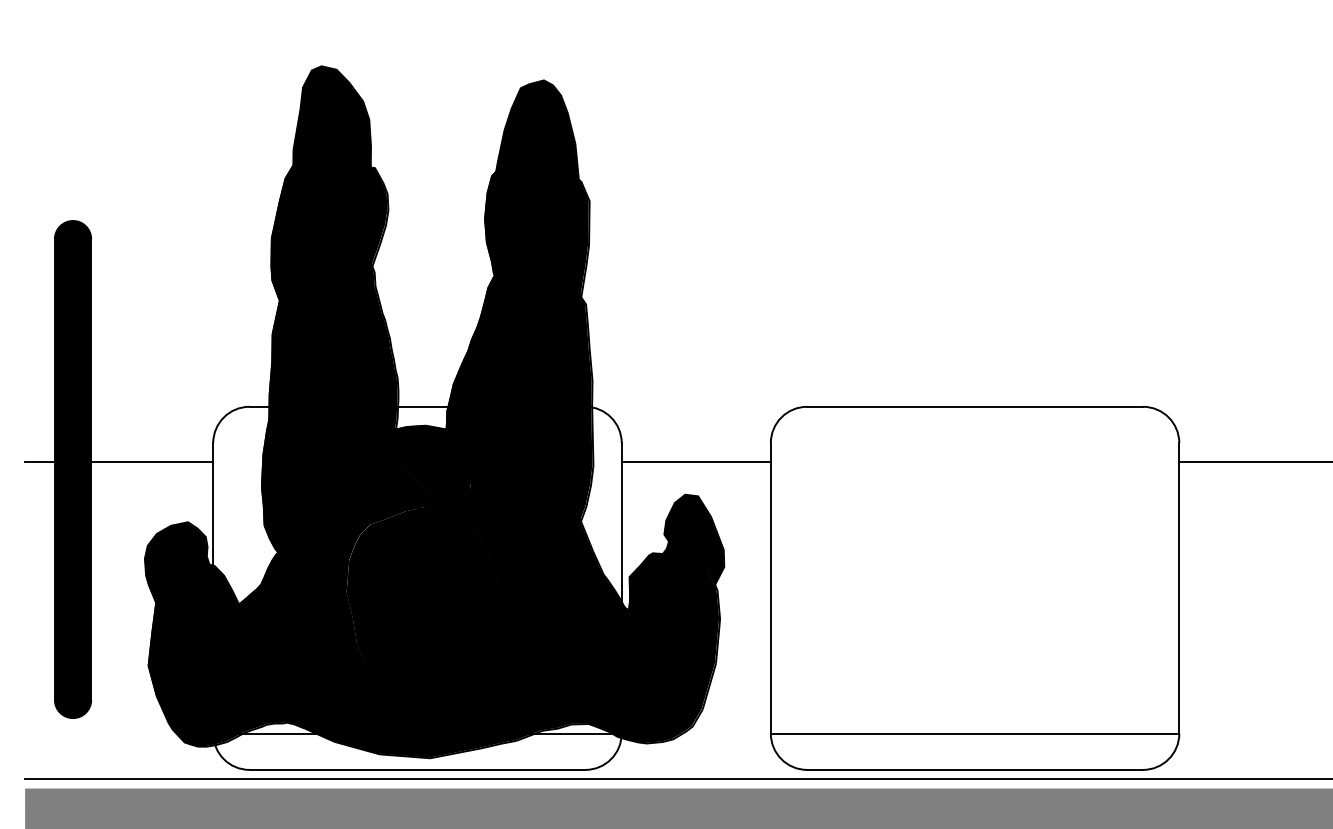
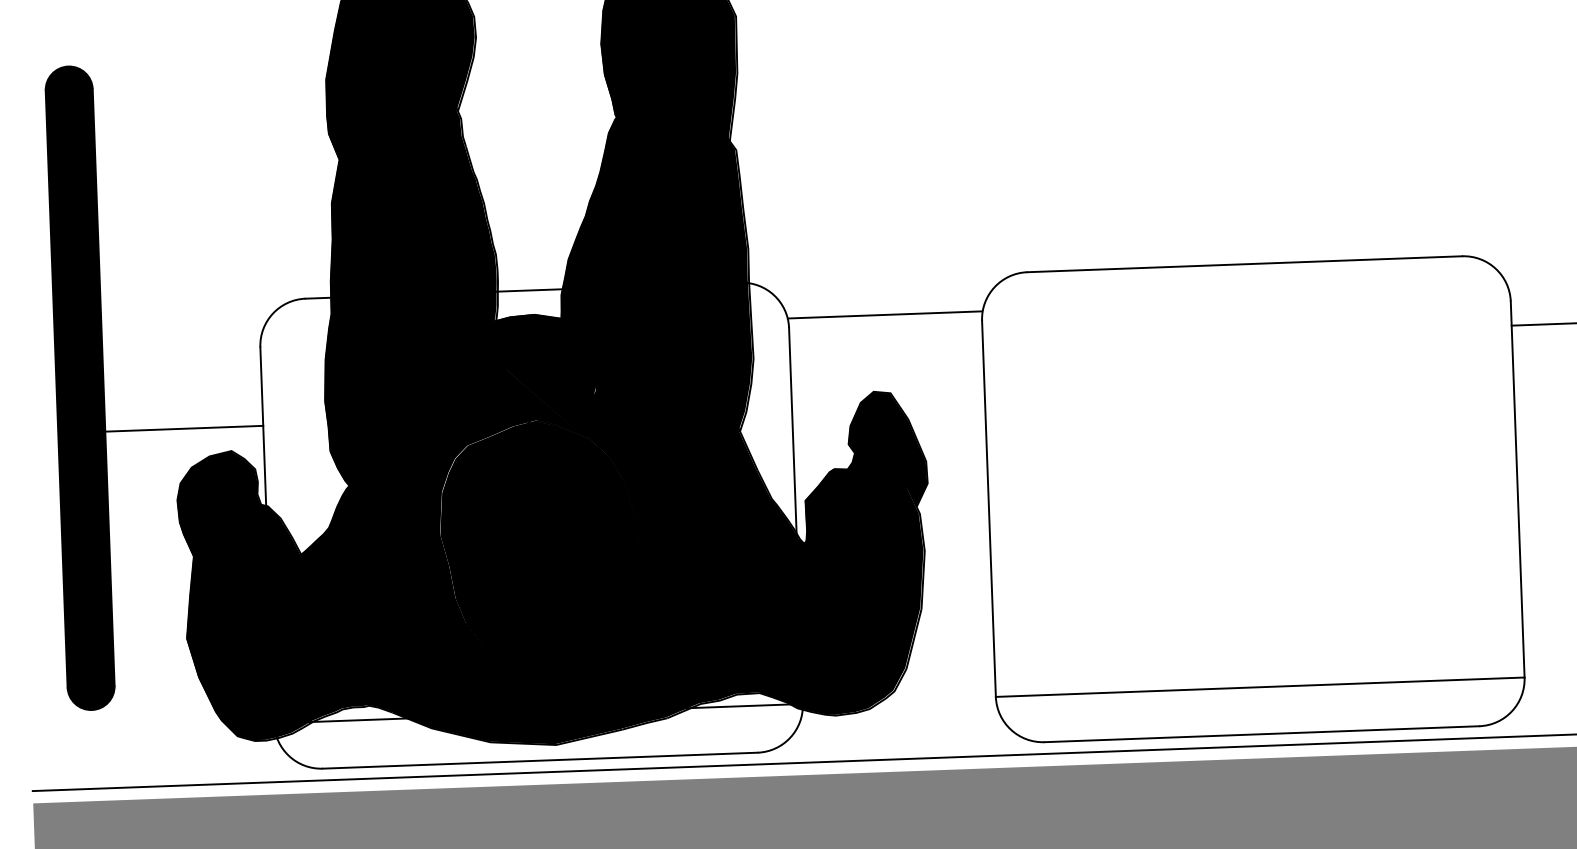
line: (39, 461) -> (36, 379), removed
line: (152, 461) -> (184, 428), moved
line: (695, 461) -> (884, 314), moved

